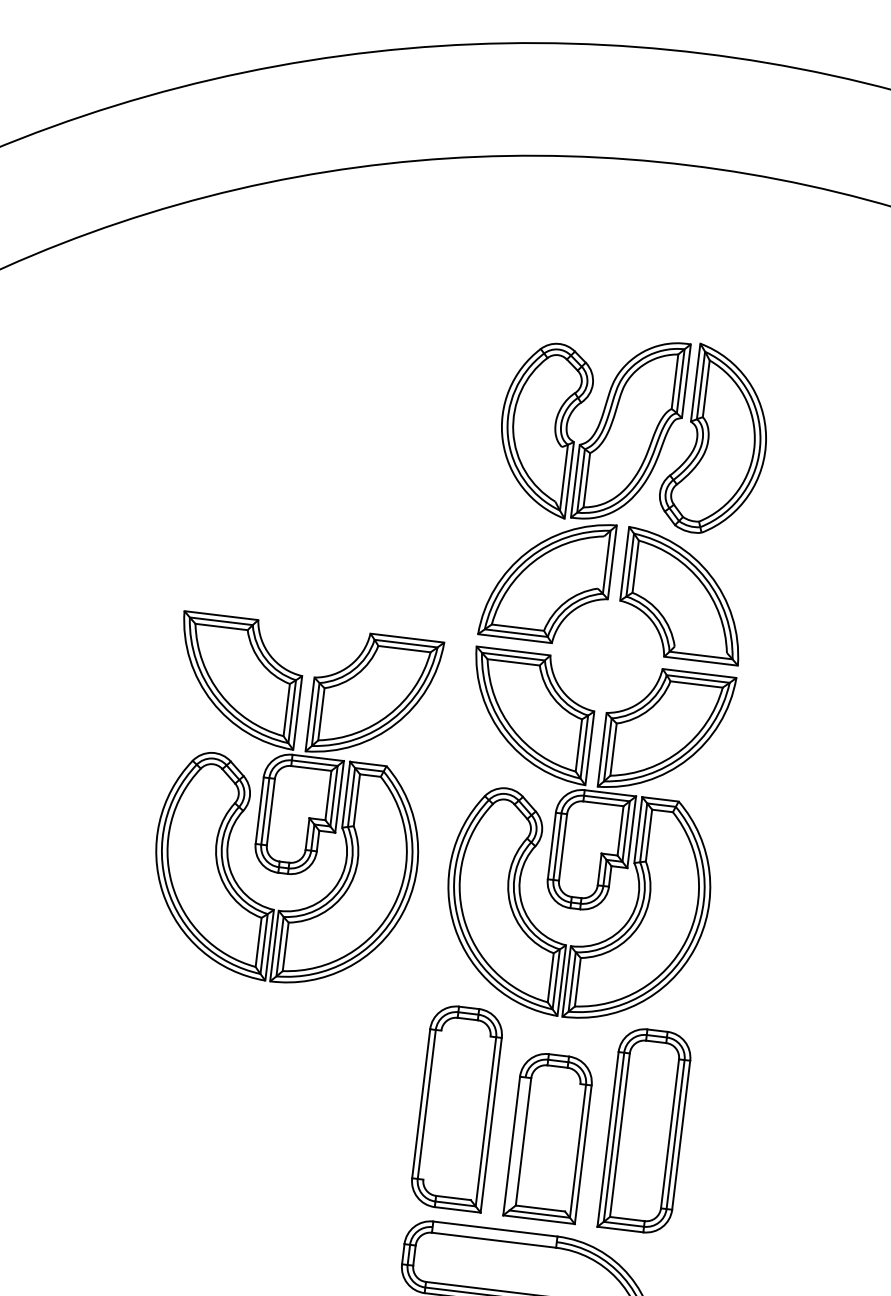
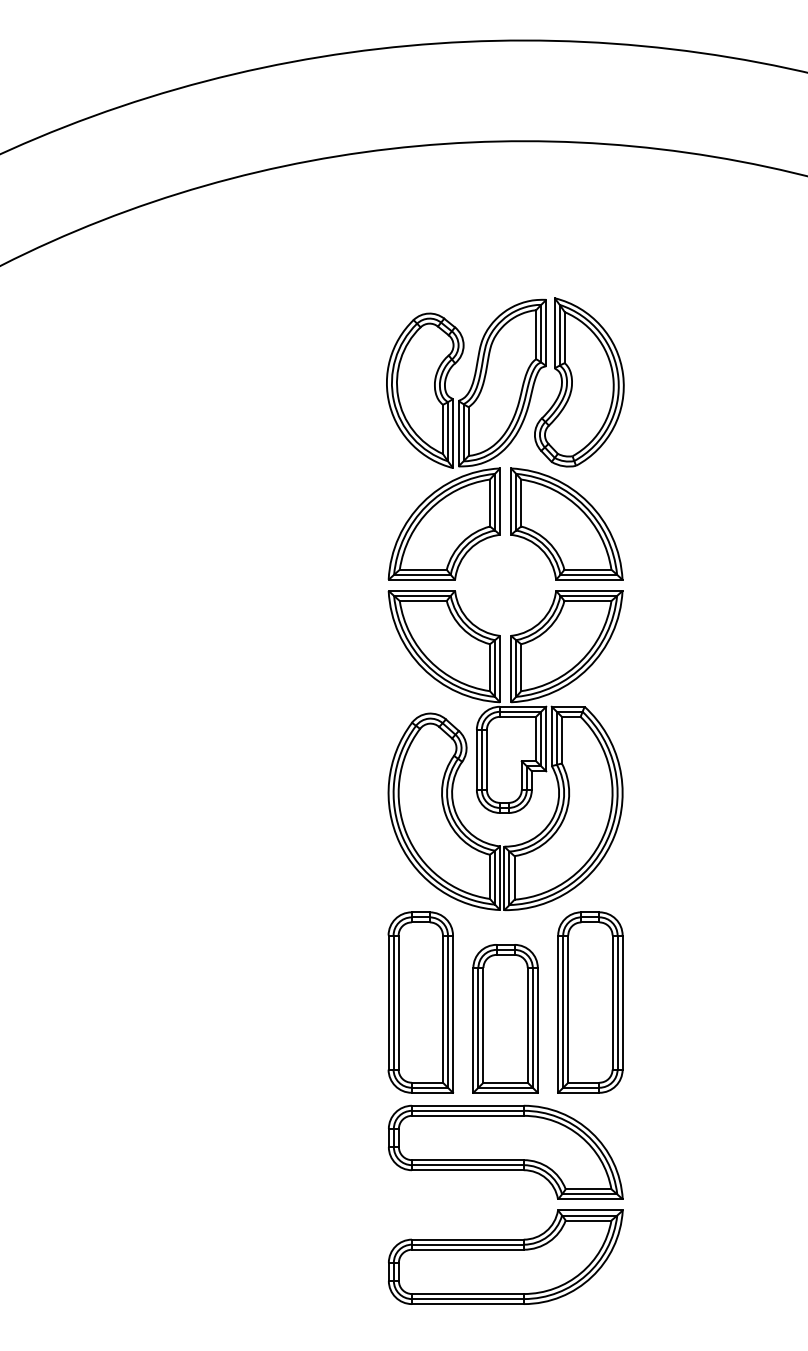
line: (559, 473) -> (443, 428), added
line: (601, 561) -> (490, 502), added
line: (700, 649) -> (587, 569), added
part: (292, 804) -> (242, 750), removed
line: (432, 1105) -> (398, 1002), added
line: (480, 1117) -> (442, 1008), added
line: (517, 1143) -> (478, 1027), added
line: (572, 1147) -> (527, 1025), added
line: (494, 1234) -> (467, 1110), added

